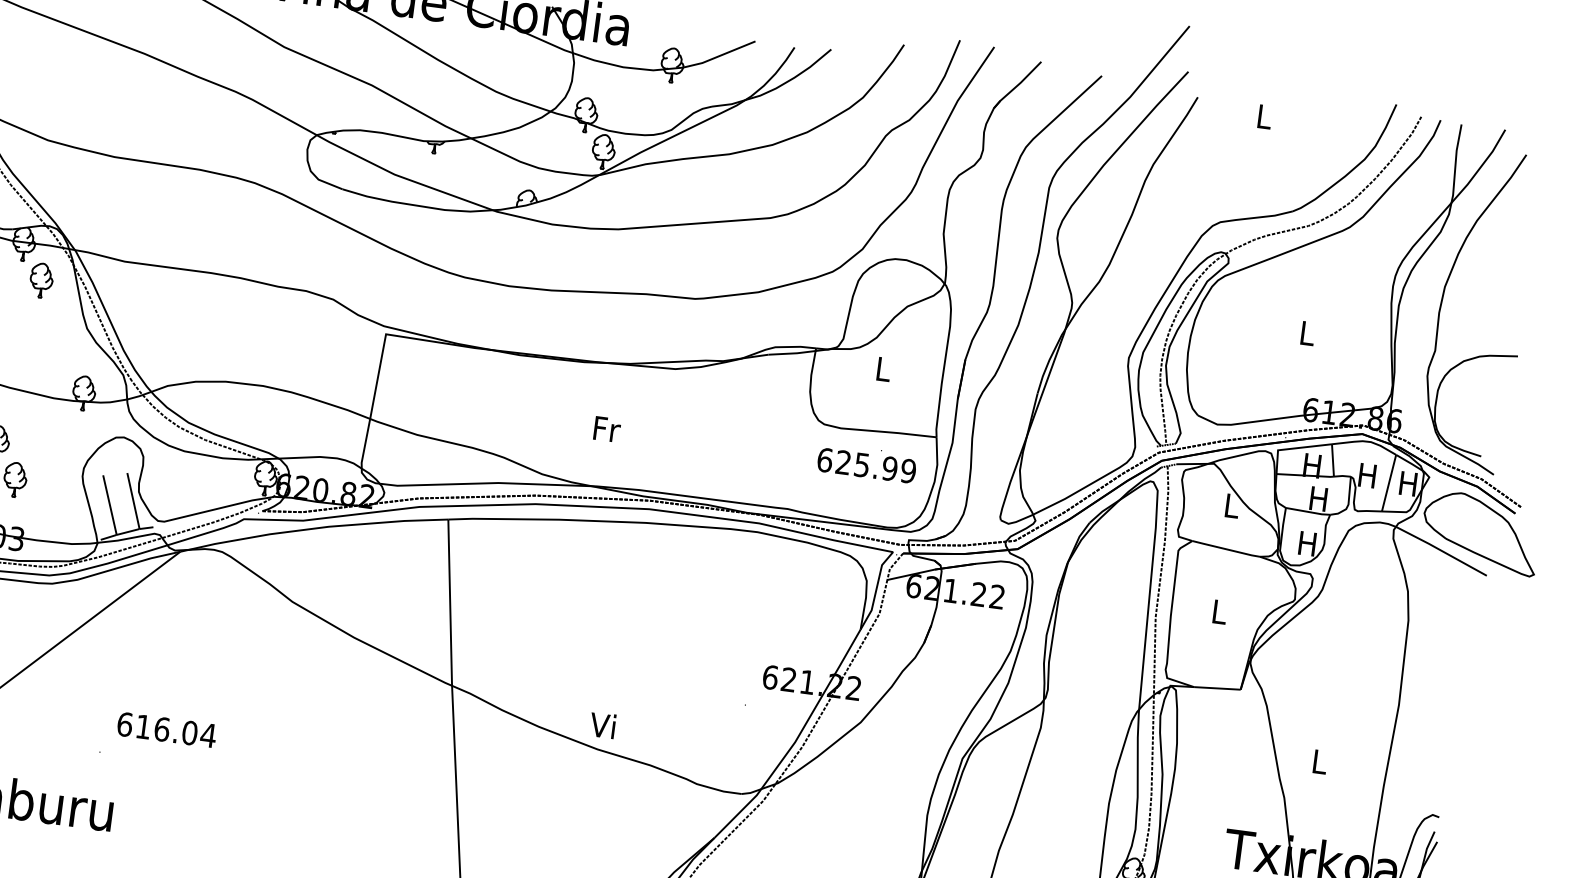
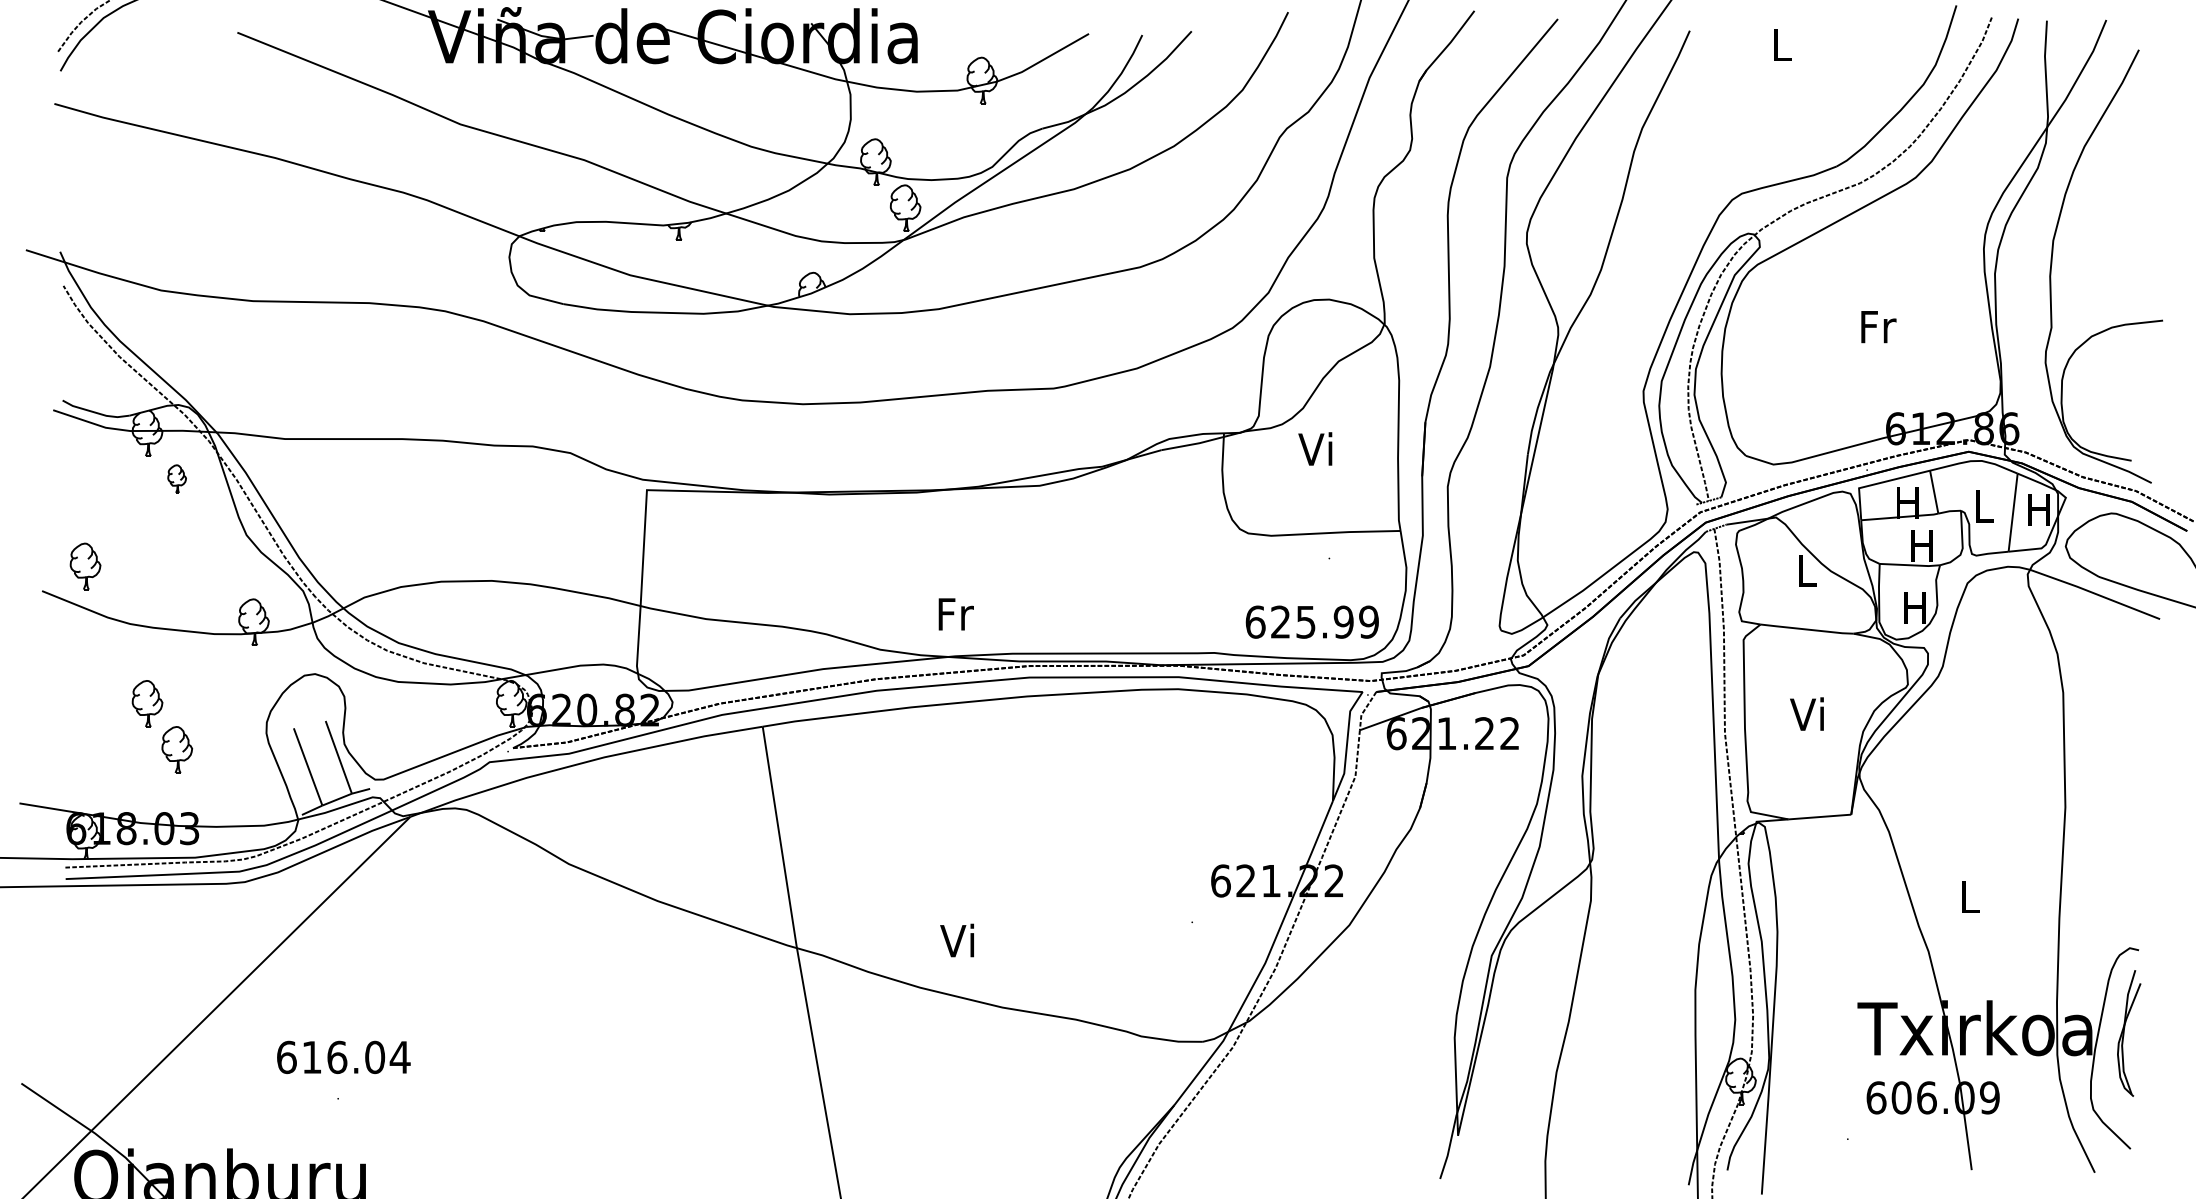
part: (41, 280) -> (176, 478), size x0.6
text: (1307, 333) -> (1878, 327), L -> Fr
text: (881, 368) -> (1315, 448), L -> Vi
text: (606, 429) -> (955, 614), moved
text: (866, 465) -> (1311, 621), moved
text: (1367, 475) -> (1982, 506), H -> L
text: (1217, 610) -> (1806, 713), L -> Vi
text: (602, 725) -> (956, 940), moved
text: (166, 729) -> (343, 1056), moved

